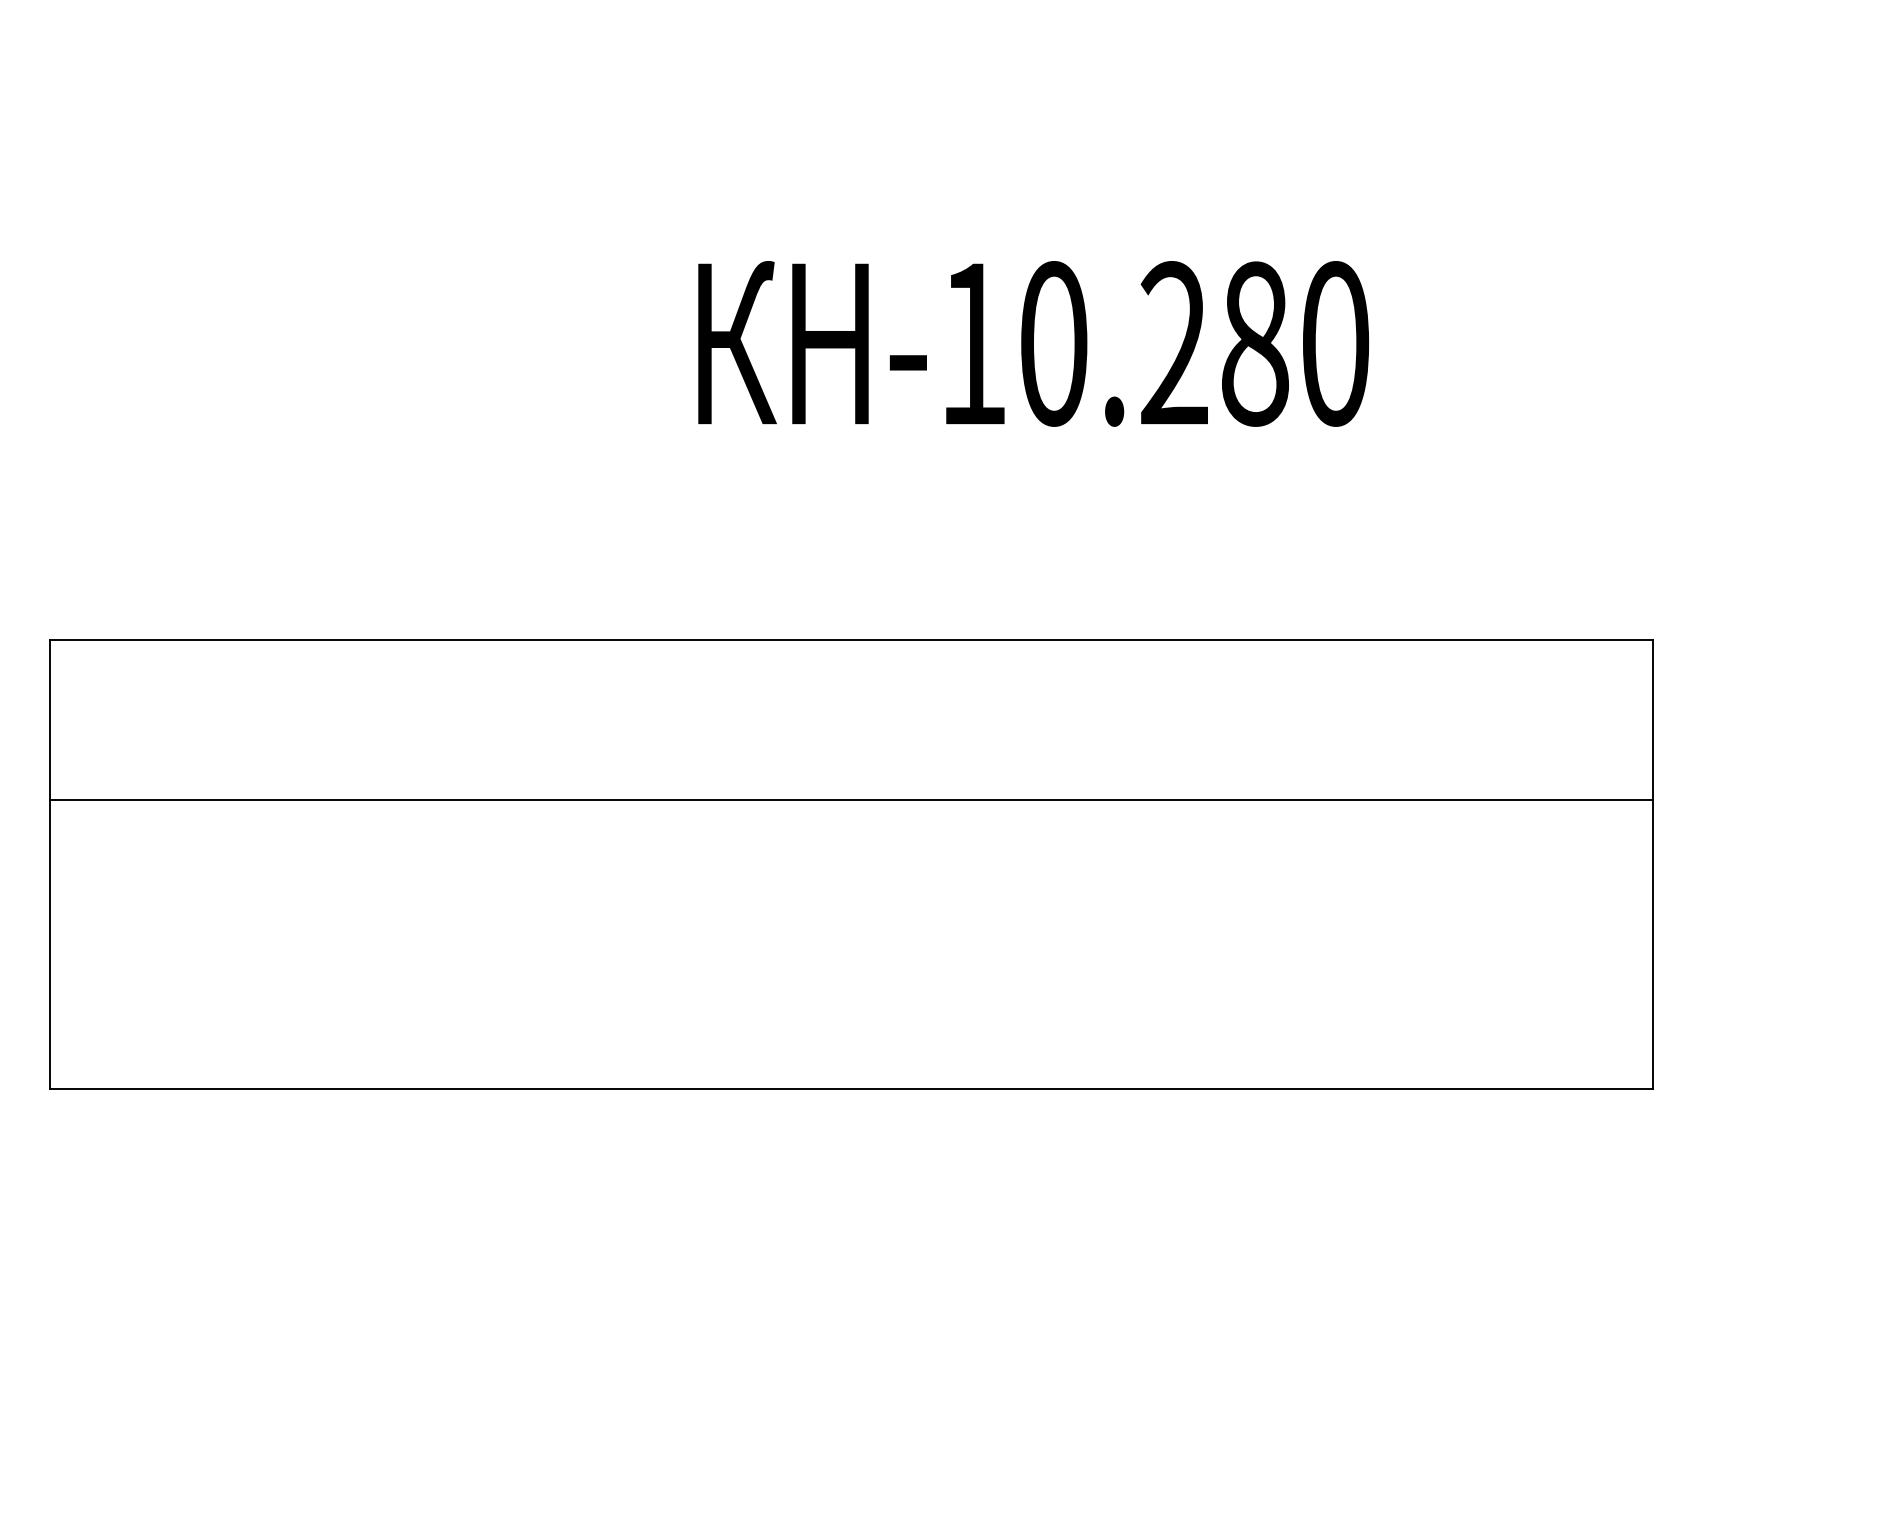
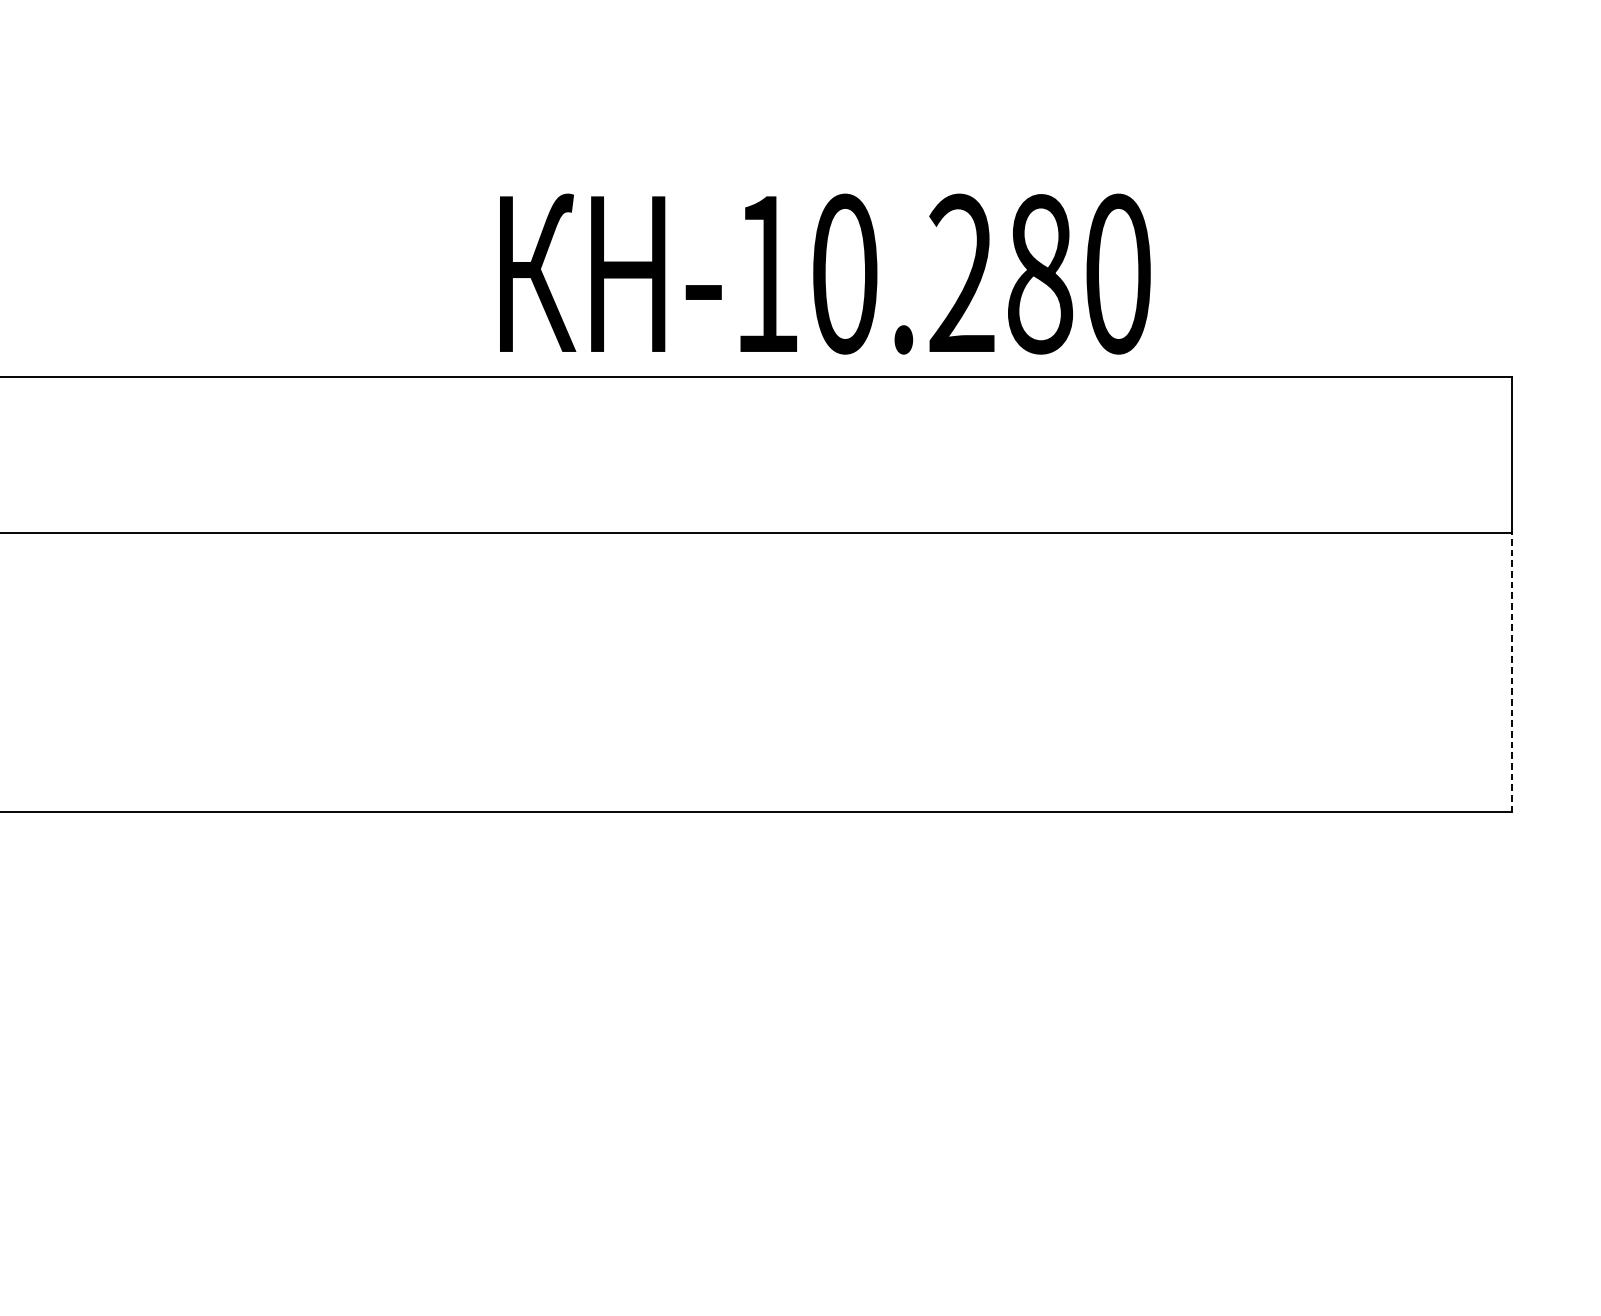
text: (1033, 343) -> (825, 273), moved
line: (1653, 944) -> (1512, 672), solid -> dashed

